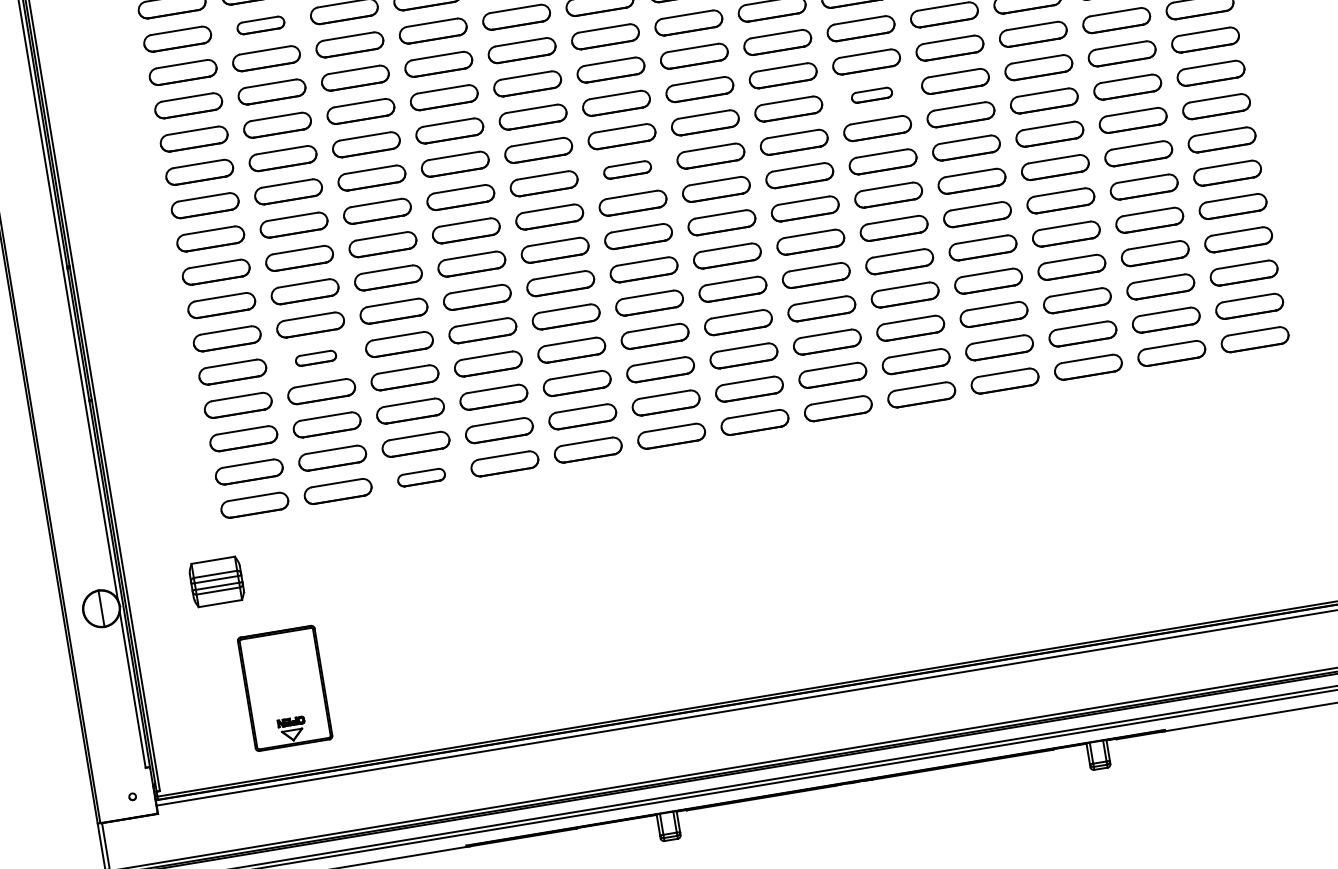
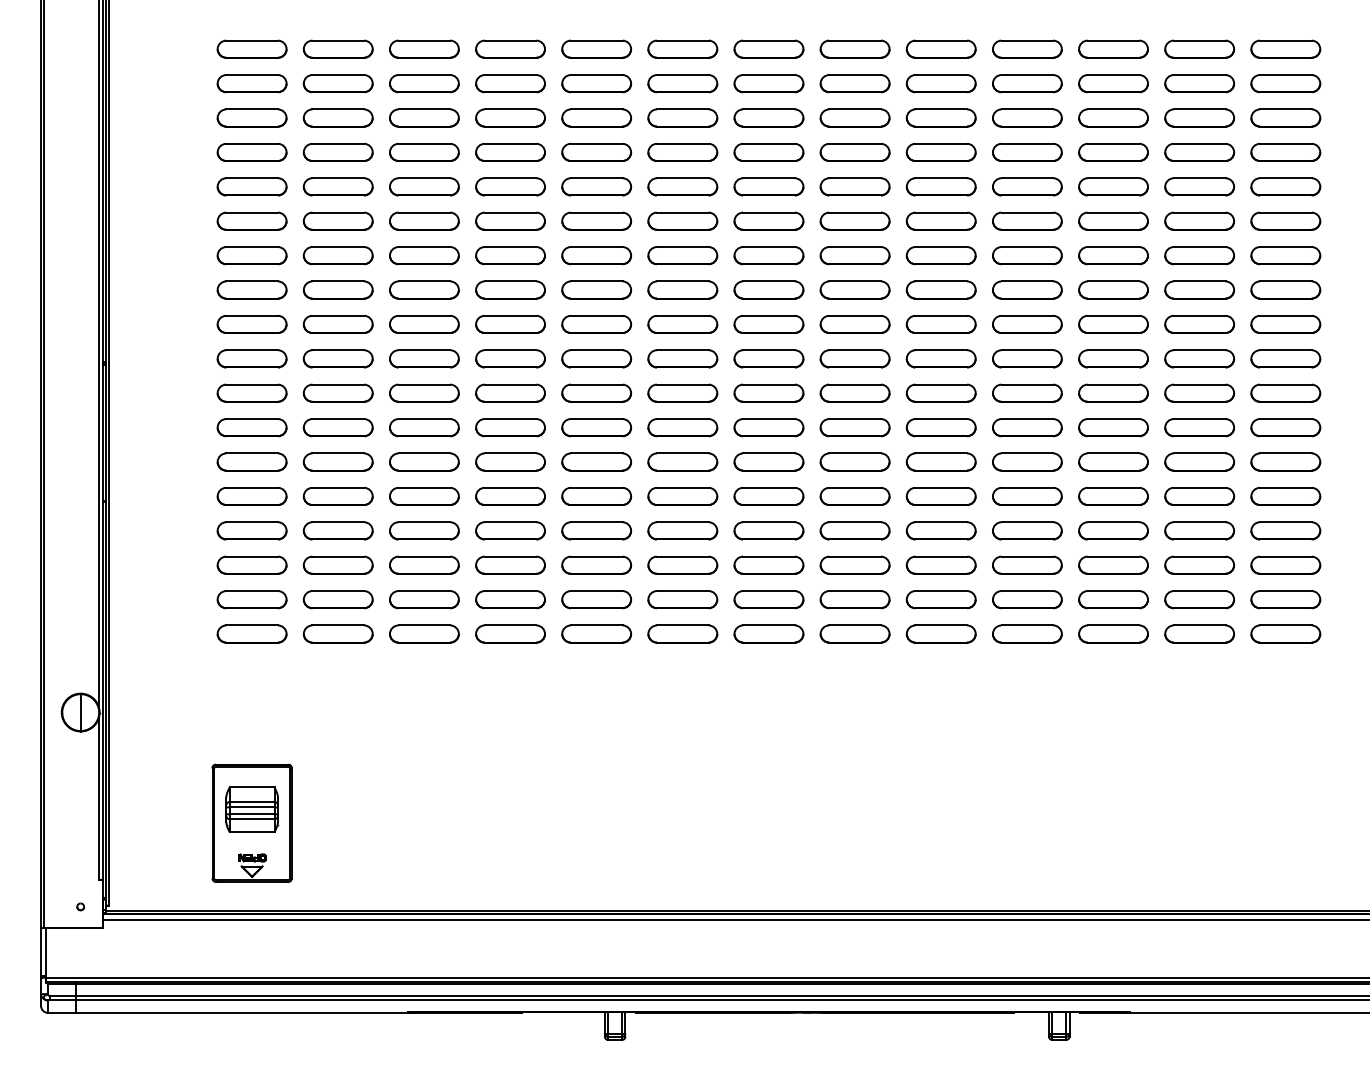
part: (260, 25) -> (337, 152), size x1.43
part: (871, 95) -> (940, 324), size x1.67
part: (627, 169) -> (682, 358), size x1.43
part: (315, 358) -> (337, 496), size x1.67
part: (421, 477) -> (424, 633), size x1.43
part: (217, 581) -> (252, 809), moved

